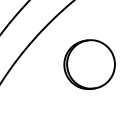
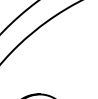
part: (89, 64) -> (68, 57), removed

